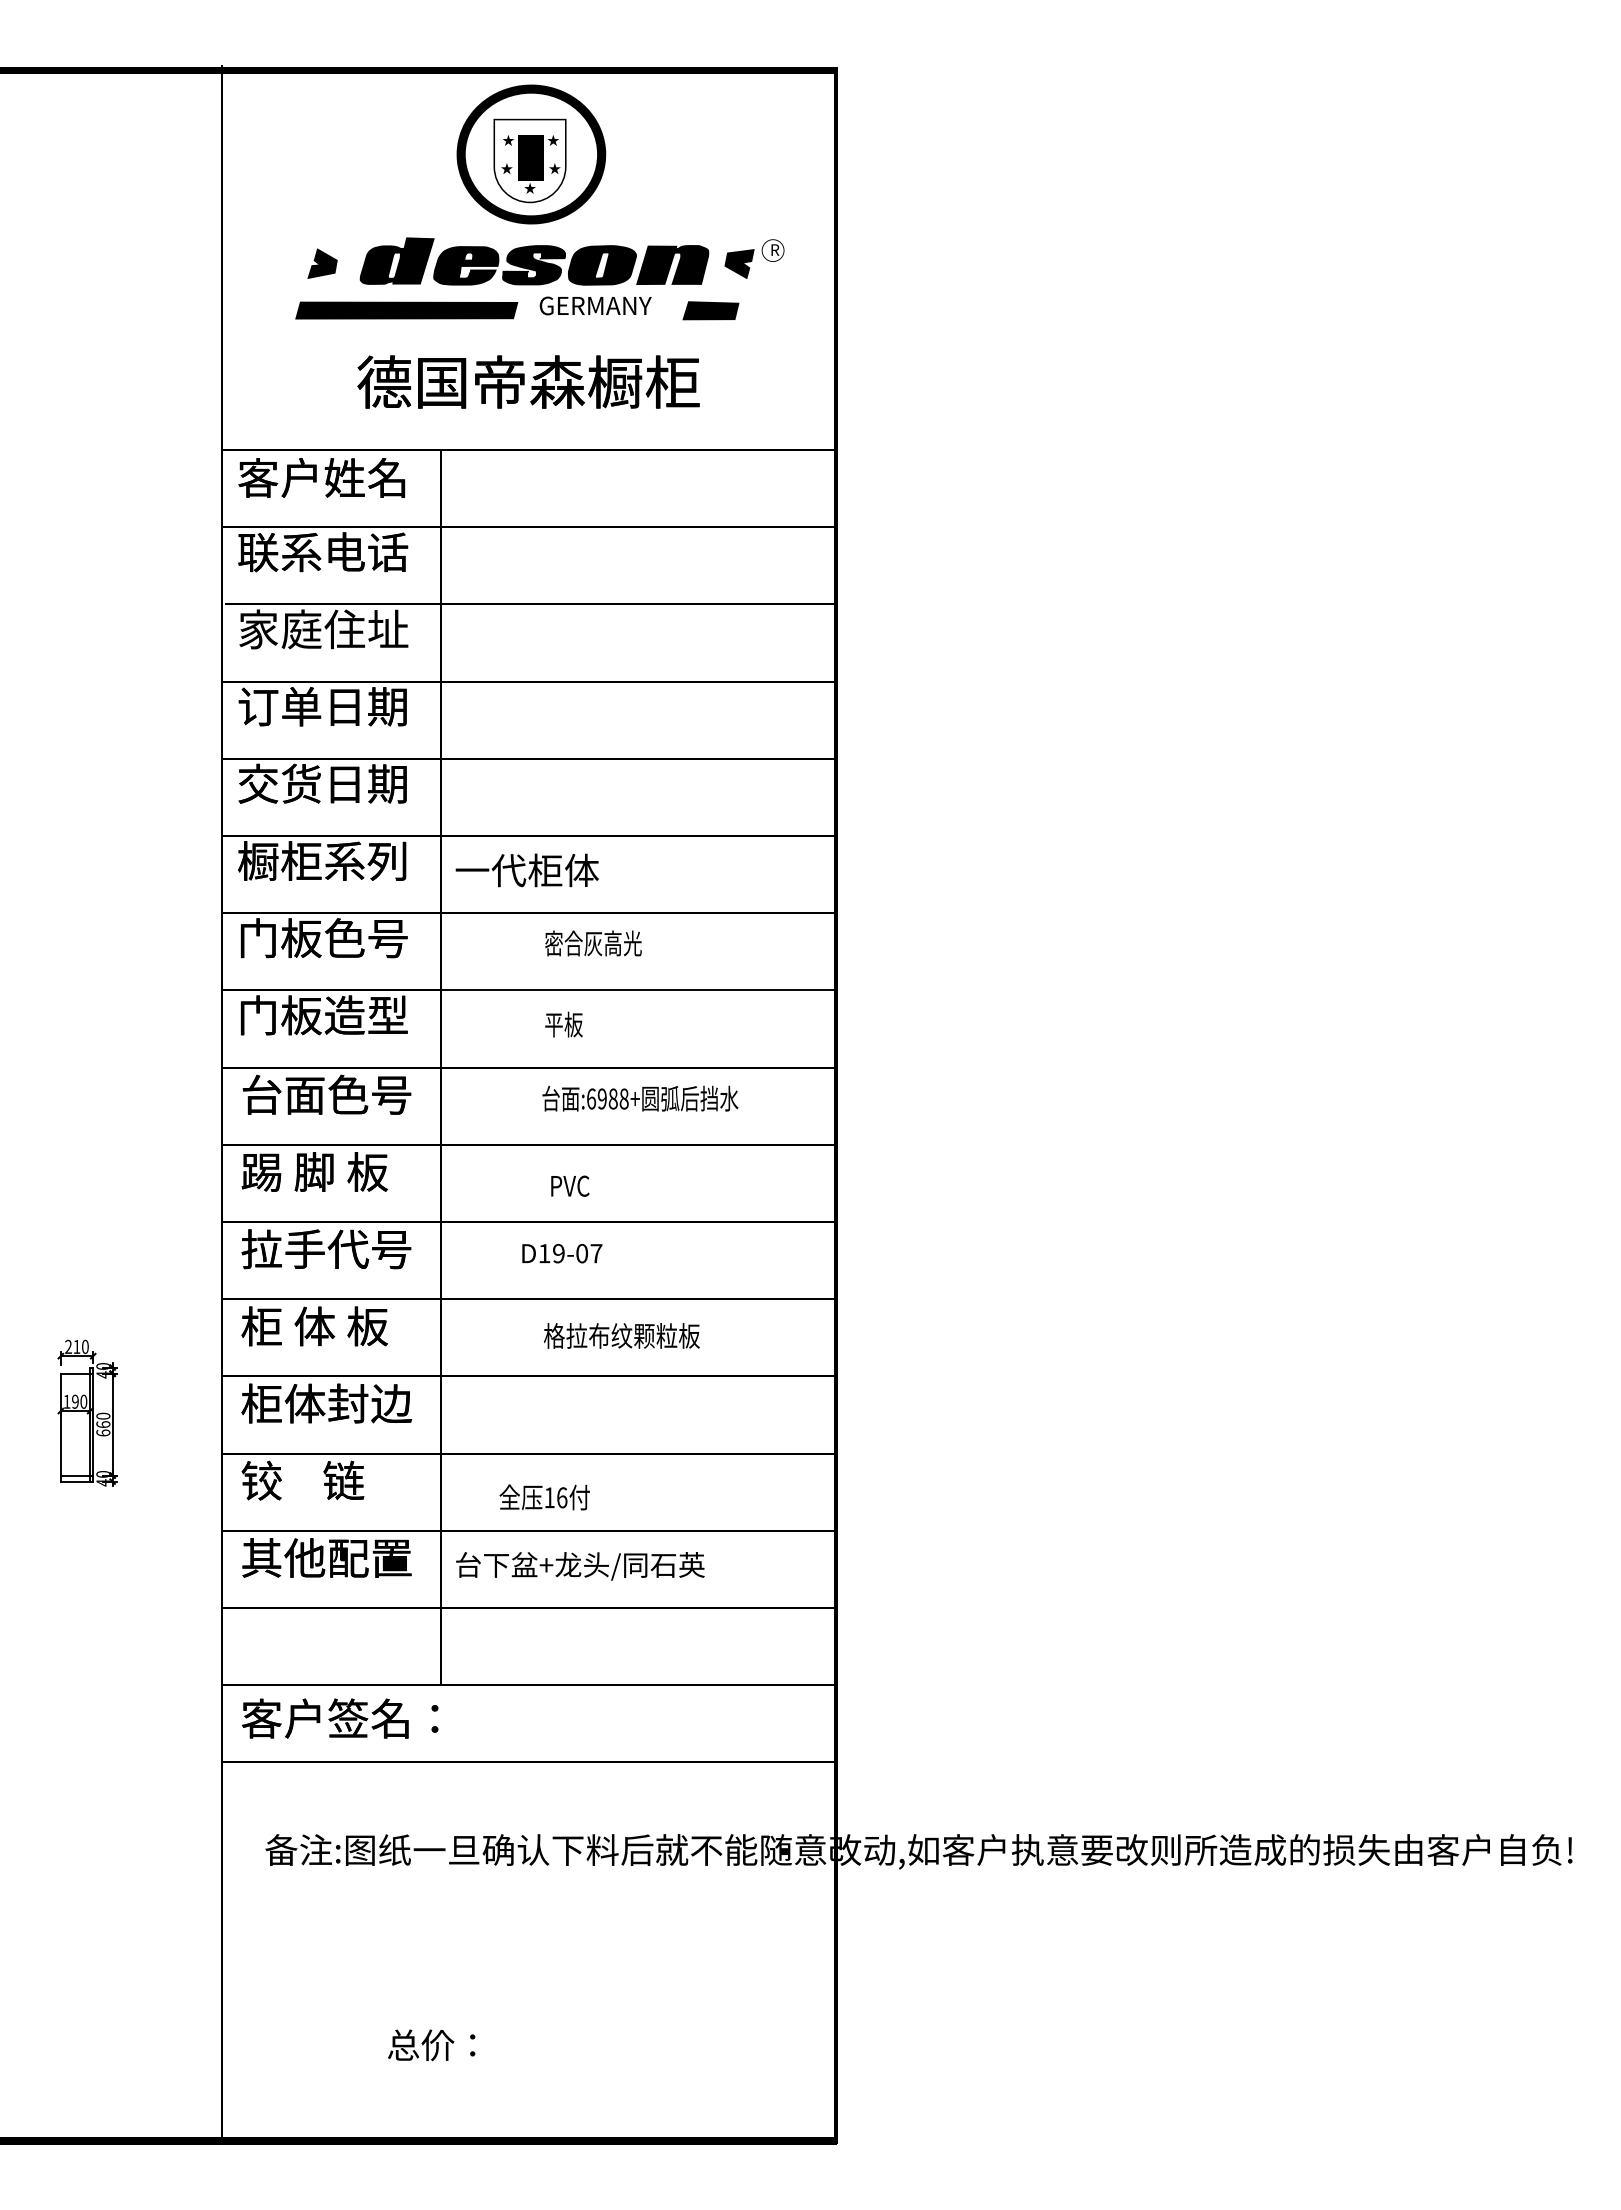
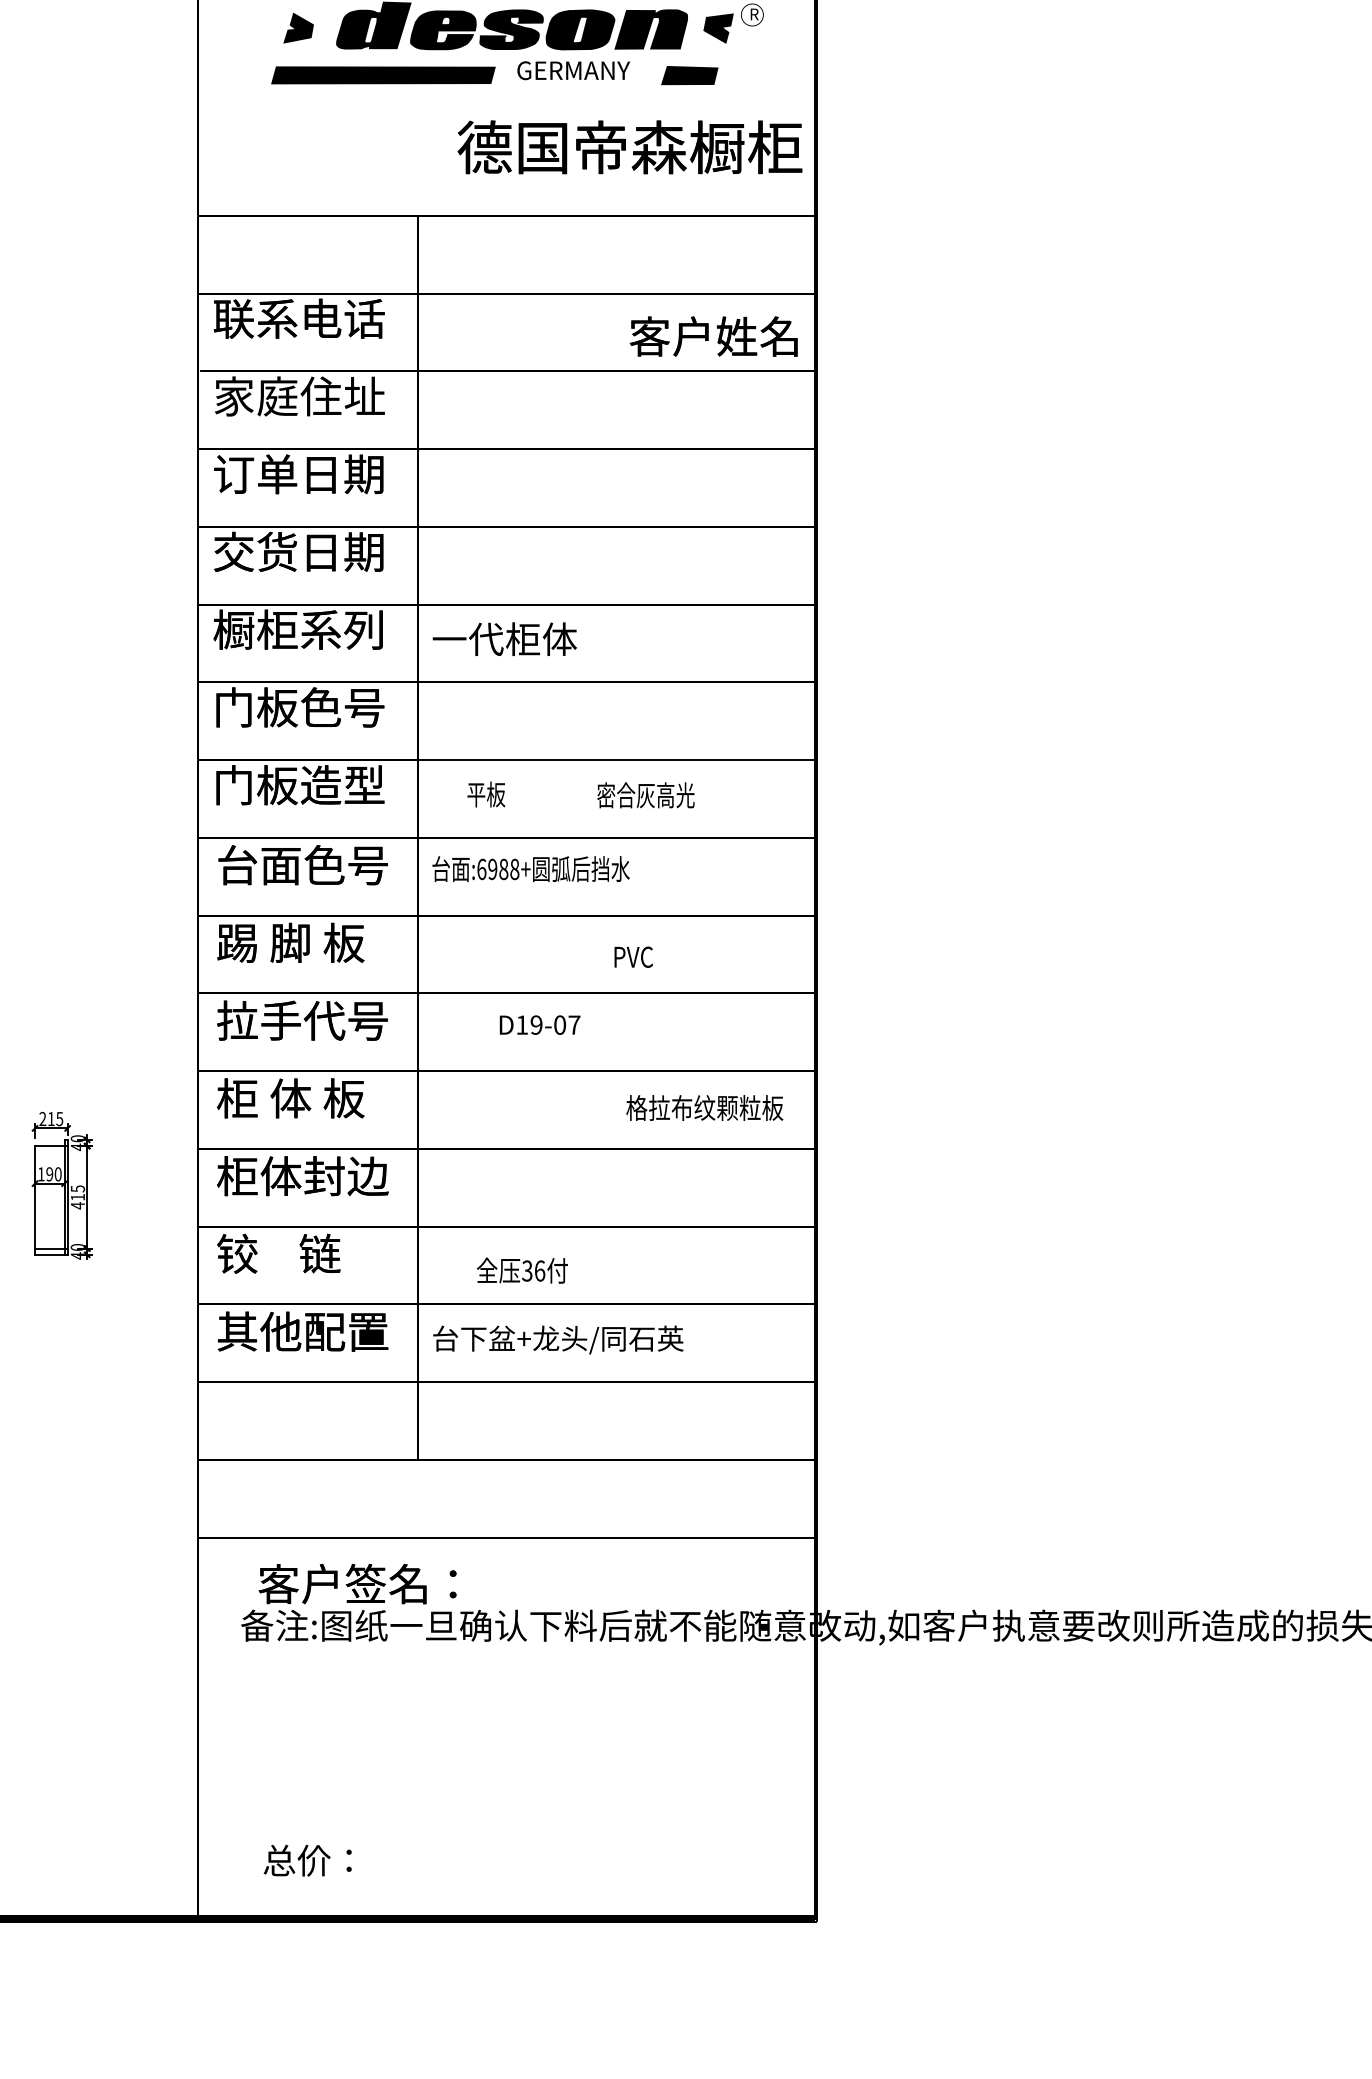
text: (528, 381) -> (629, 146), moved
text: (321, 477) -> (713, 336), moved
text: (593, 943) -> (646, 795), moved
text: (563, 1024) -> (485, 794), moved
text: (640, 1098) -> (531, 868), moved
text: (570, 1185) -> (633, 956), moved
text: (621, 1335) -> (704, 1107), moved
text: (84, 1346) -> (58, 1118), 210 -> 215
text: (103, 1424) -> (78, 1197), 660 -> 415
text: (549, 1497) -> (527, 1270), 16 -> 36
text: (339, 1718) -> (356, 1583), moved
text: (431, 2045) -> (307, 1860), moved

